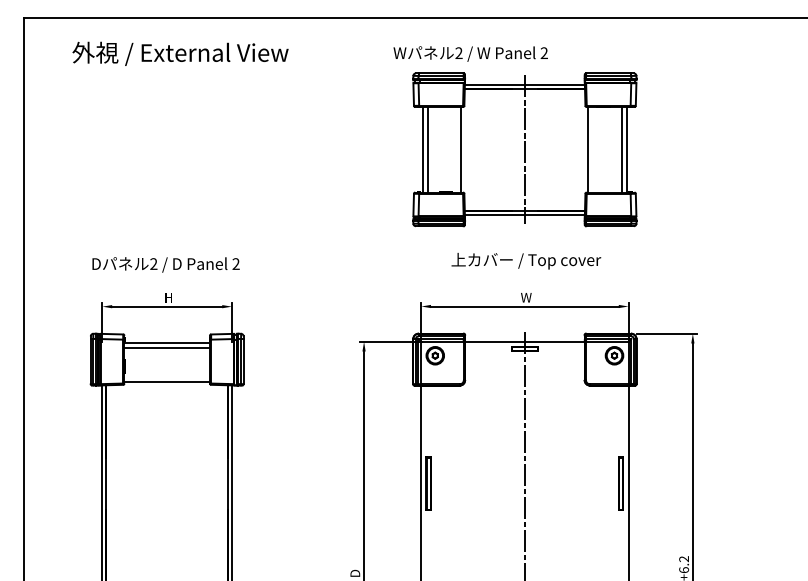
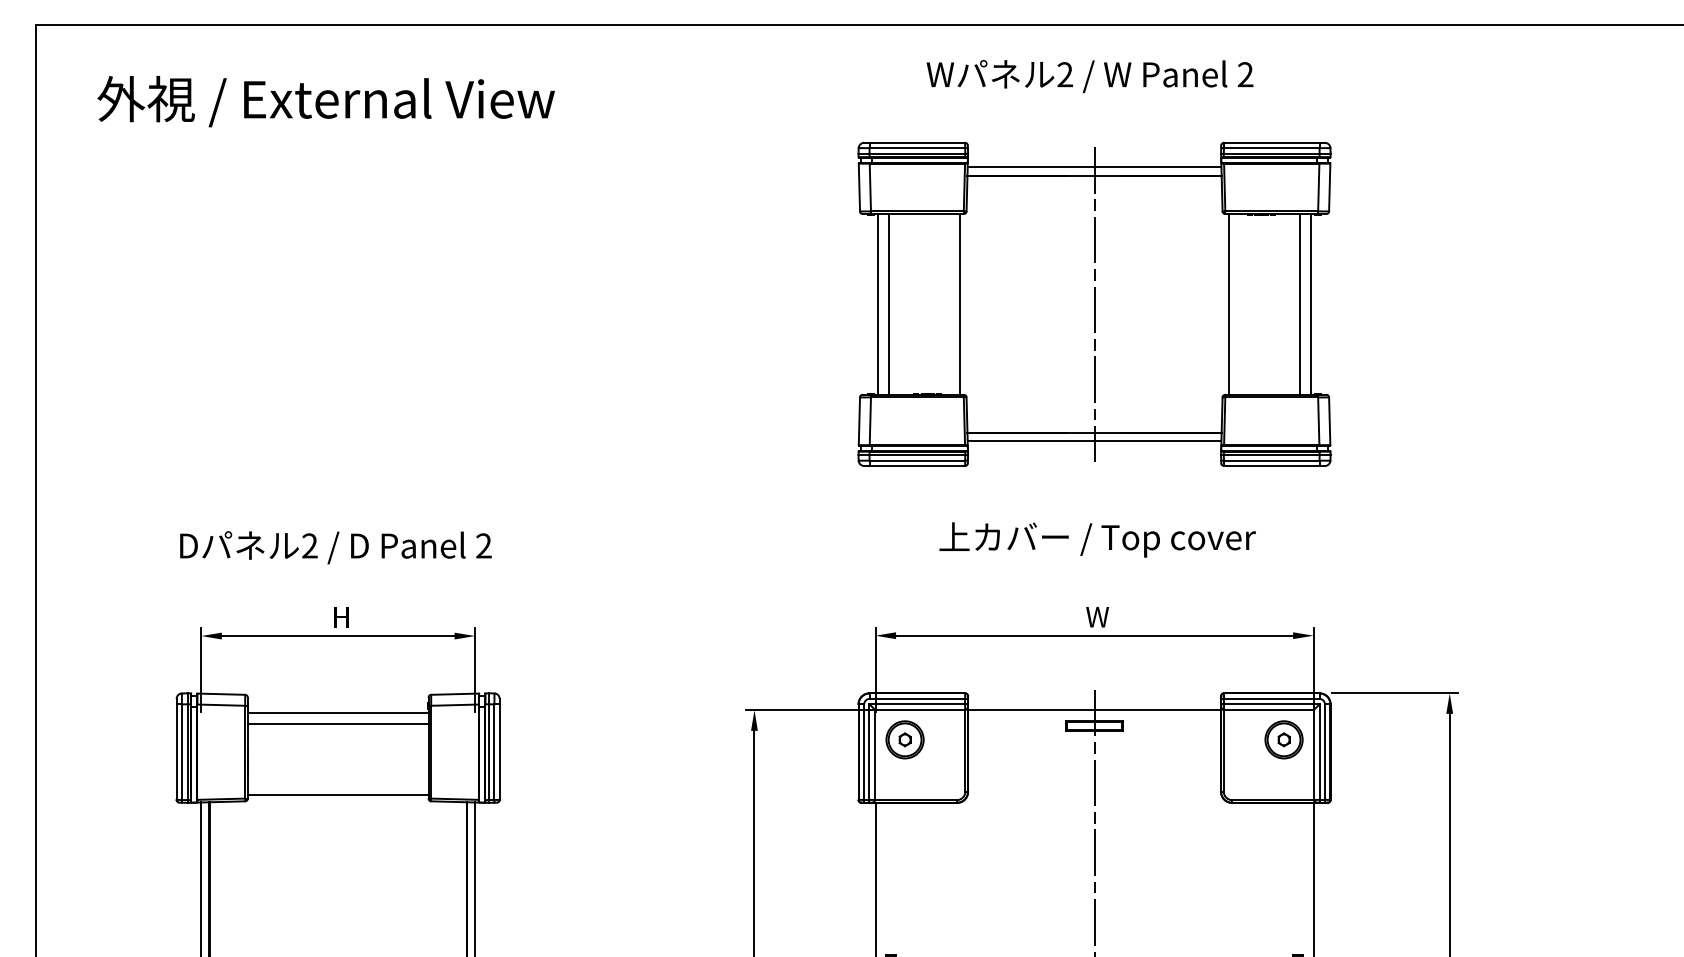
text: (180, 53) -> (326, 100), moved
text: (470, 53) -> (1089, 75), moved

